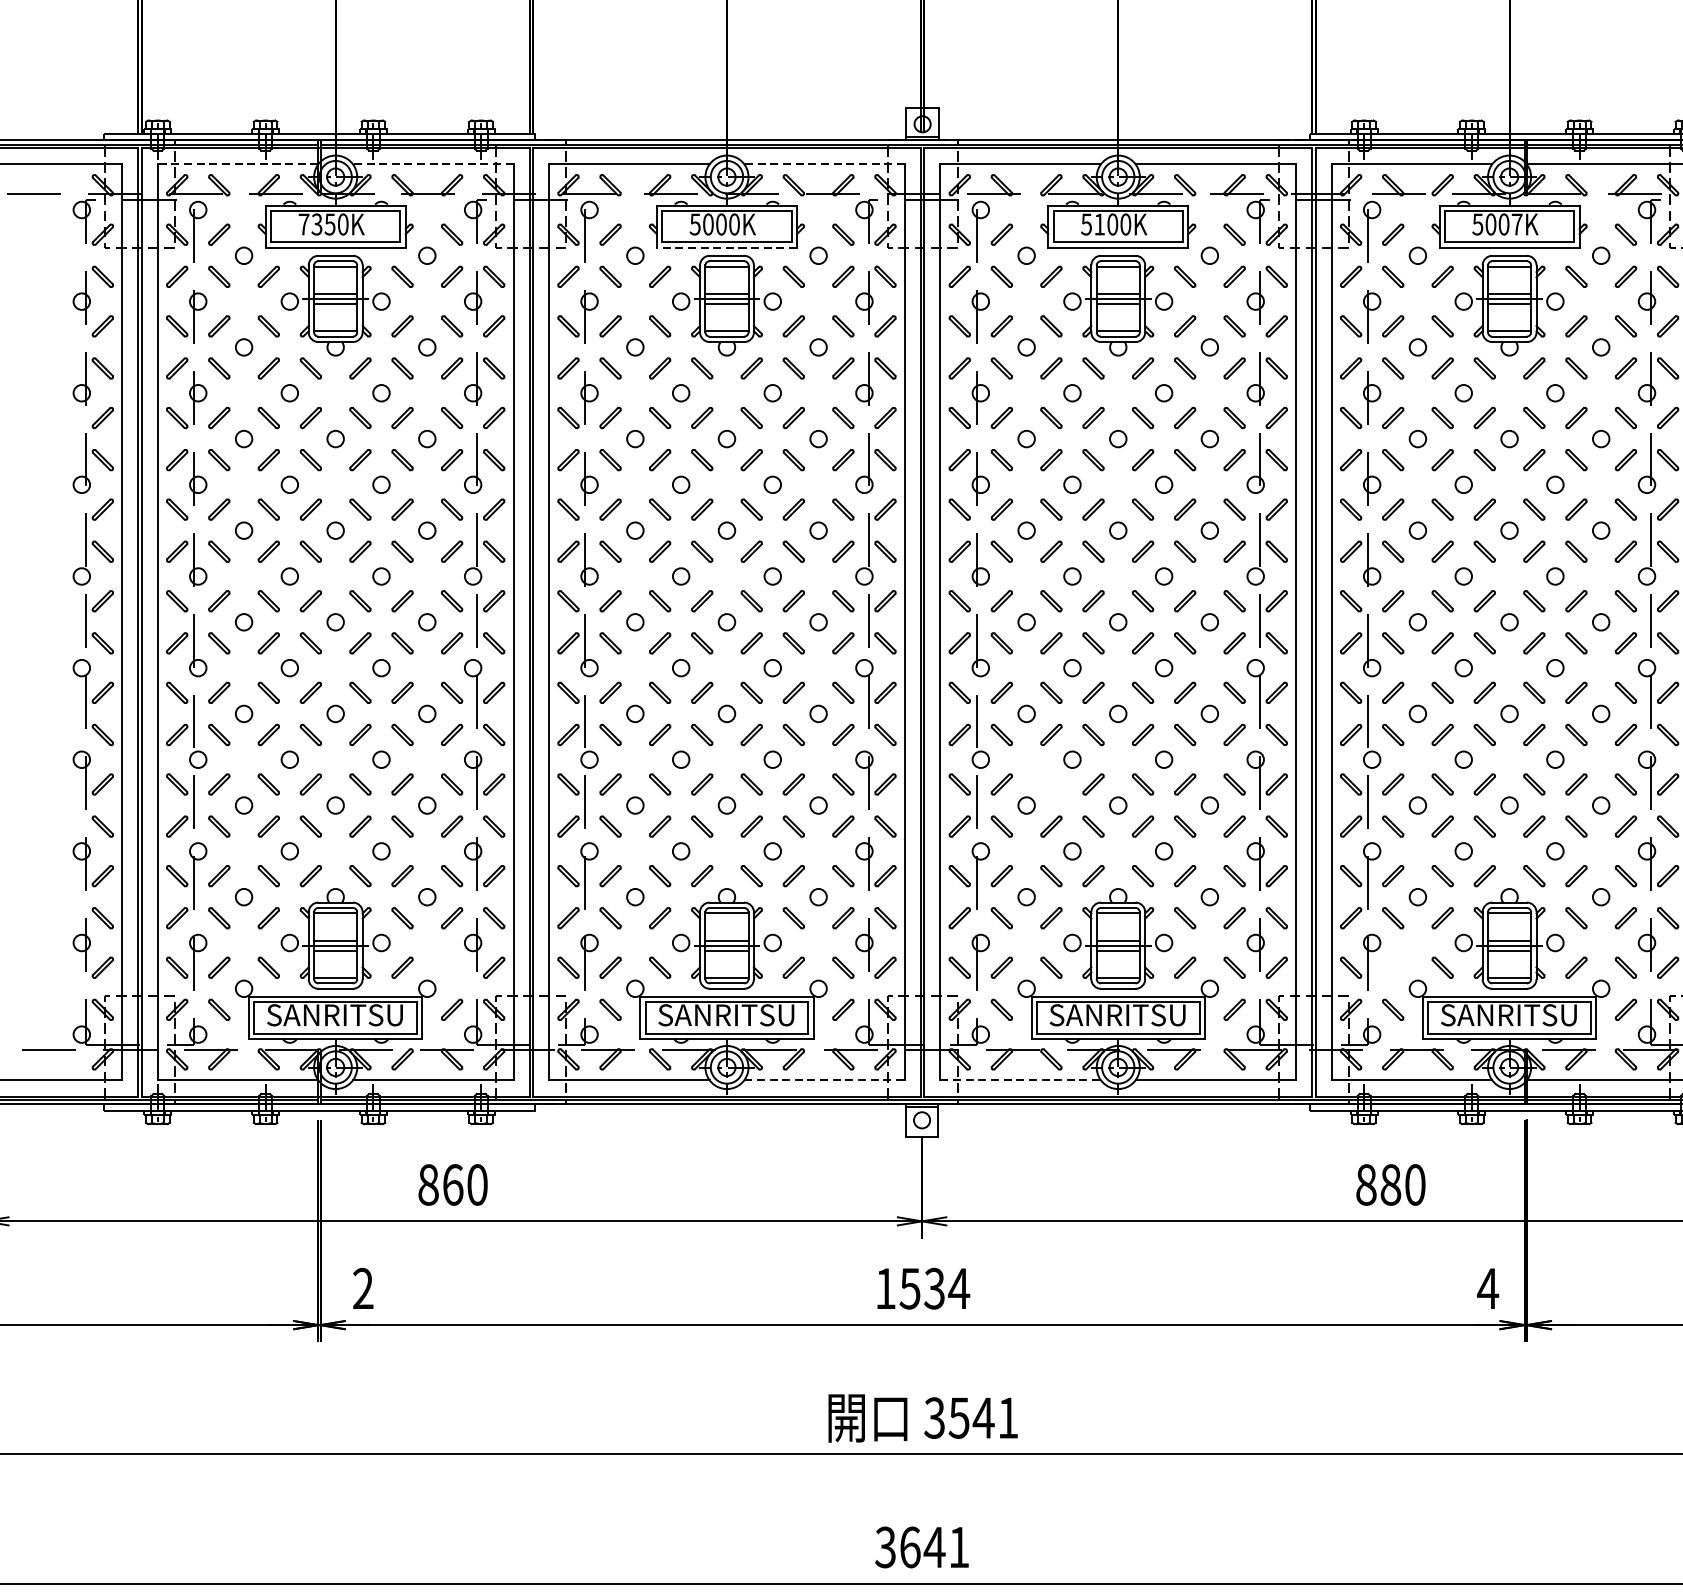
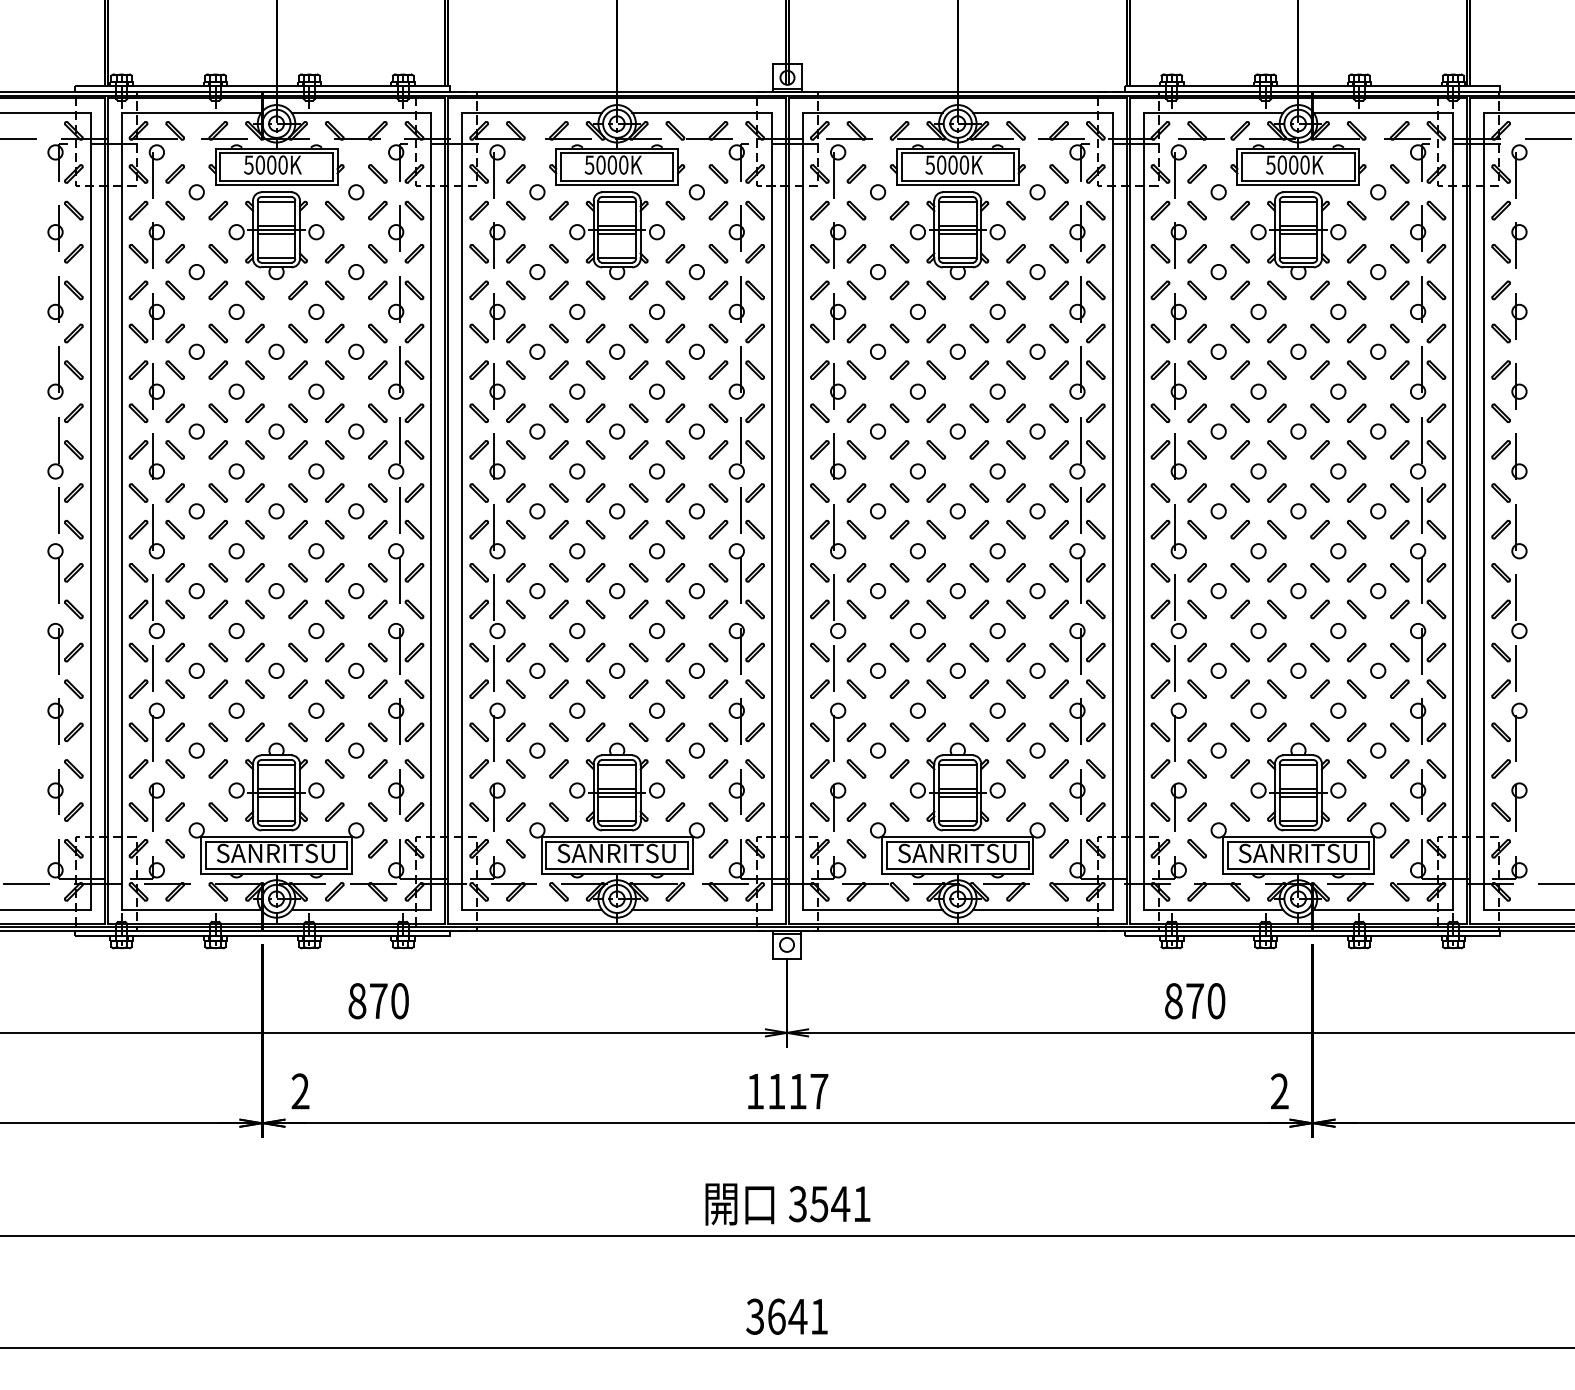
line: (238, 164) -> (191, 112), dashed -> solid
line: (433, 164) -> (361, 112), dashed -> solid
line: (824, 164) -> (702, 112), dashed -> solid
text: (317, 223) -> (260, 164), 7350K -> 5000K
text: (1099, 223) -> (941, 164), 5100K -> 5000K
text: (1516, 223) -> (1304, 164), 5007K -> 5000K
line: (727, 247) -> (617, 185), dashed -> solid
part: (1051, 784) -> (899, 652), added
part: (451, 967) -> (377, 811), added
part: (1392, 967) -> (1196, 811), added
line: (824, 1080) -> (702, 910), dashed -> solid
line: (1020, 1080) -> (872, 910), dashed -> solid
text: (452, 1185) -> (378, 1001), 860 -> 870
text: (1391, 1185) -> (1195, 1001), 880 -> 870
text: (934, 1288) -> (797, 1091), 1534 -> 1117
text: (1487, 1288) -> (1279, 1091), 4 -> 2

